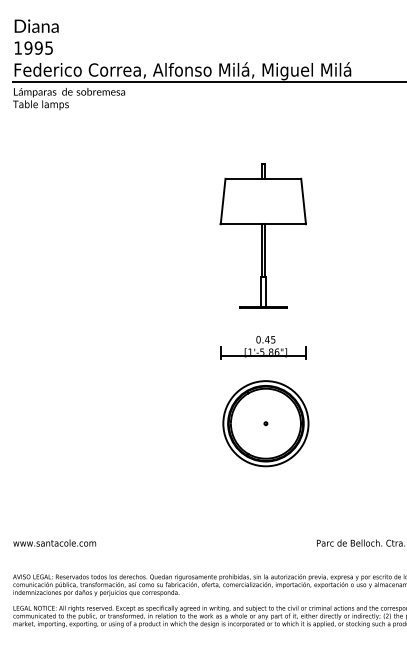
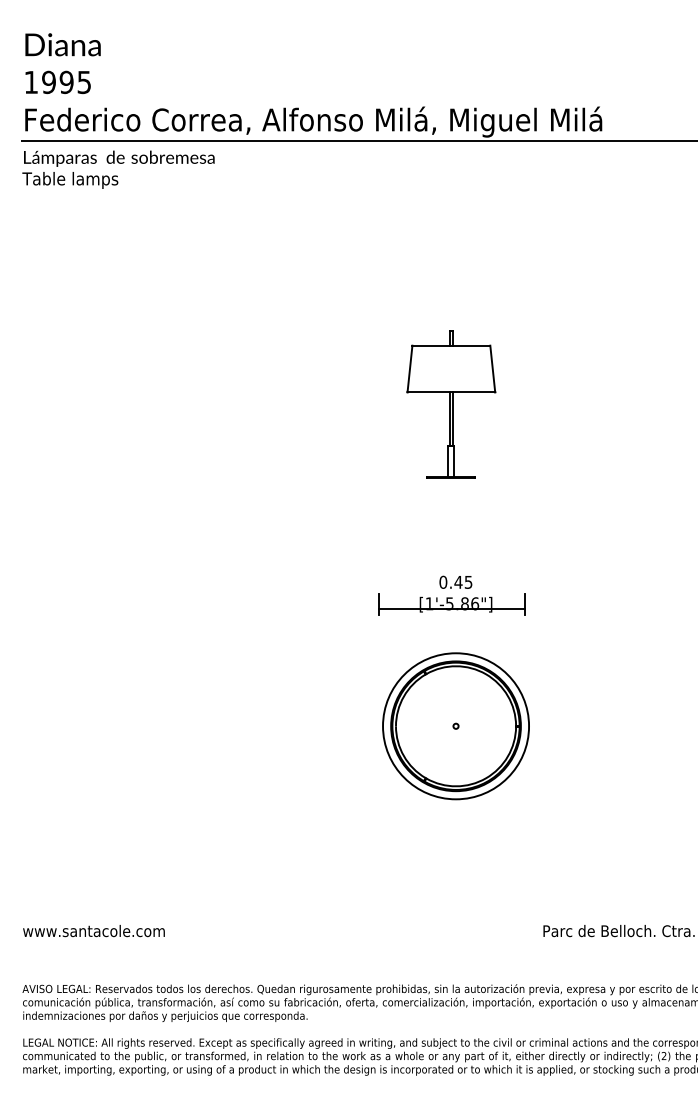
part: (262, 235) -> (450, 403), size x0.6

